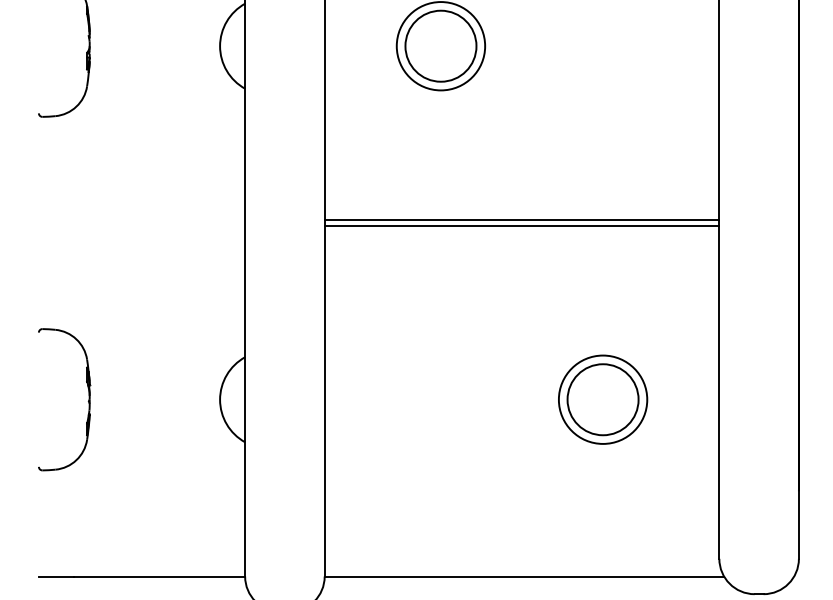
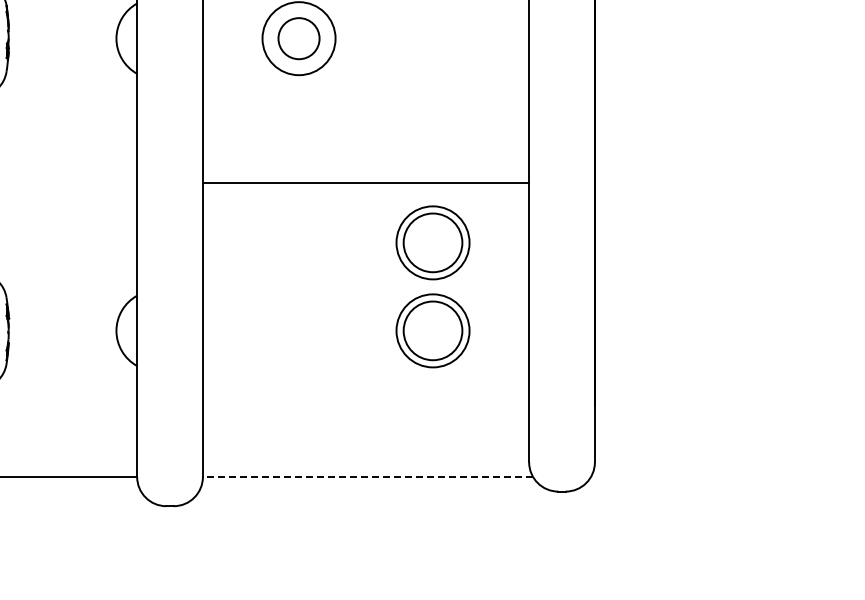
circle: (440, 46) -> (298, 38), size x0.7
line: (521, 225) -> (365, 186), removed
part: (602, 292) -> (432, 242), added
line: (523, 575) -> (367, 476), solid -> dashed

